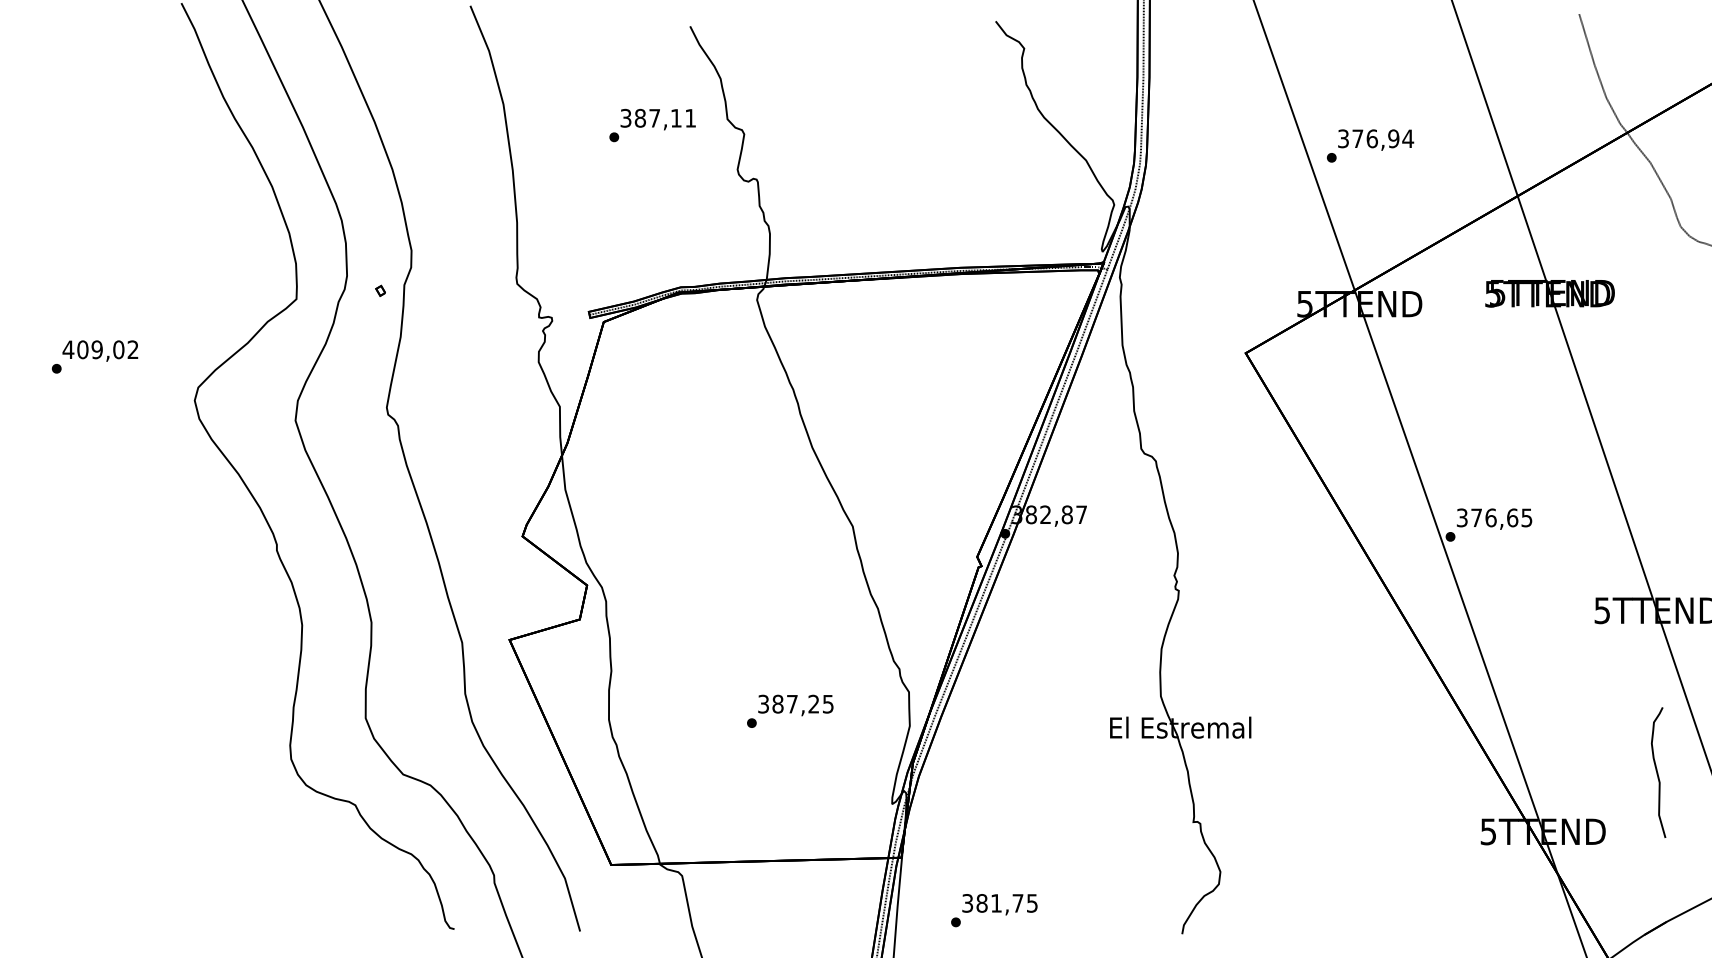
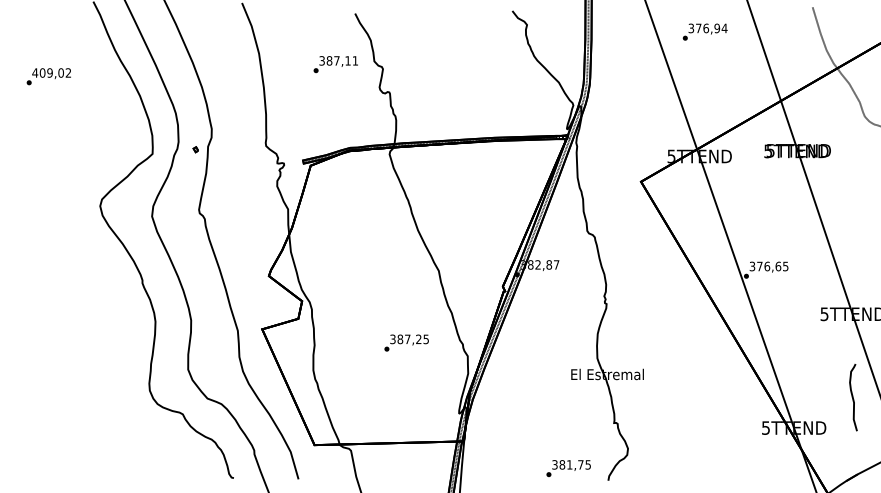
text: (1369, 144) -> (704, 31), moved
text: (94, 356) -> (48, 76), moved
text: (789, 710) -> (406, 342), moved
text: (993, 910) -> (568, 468), moved

